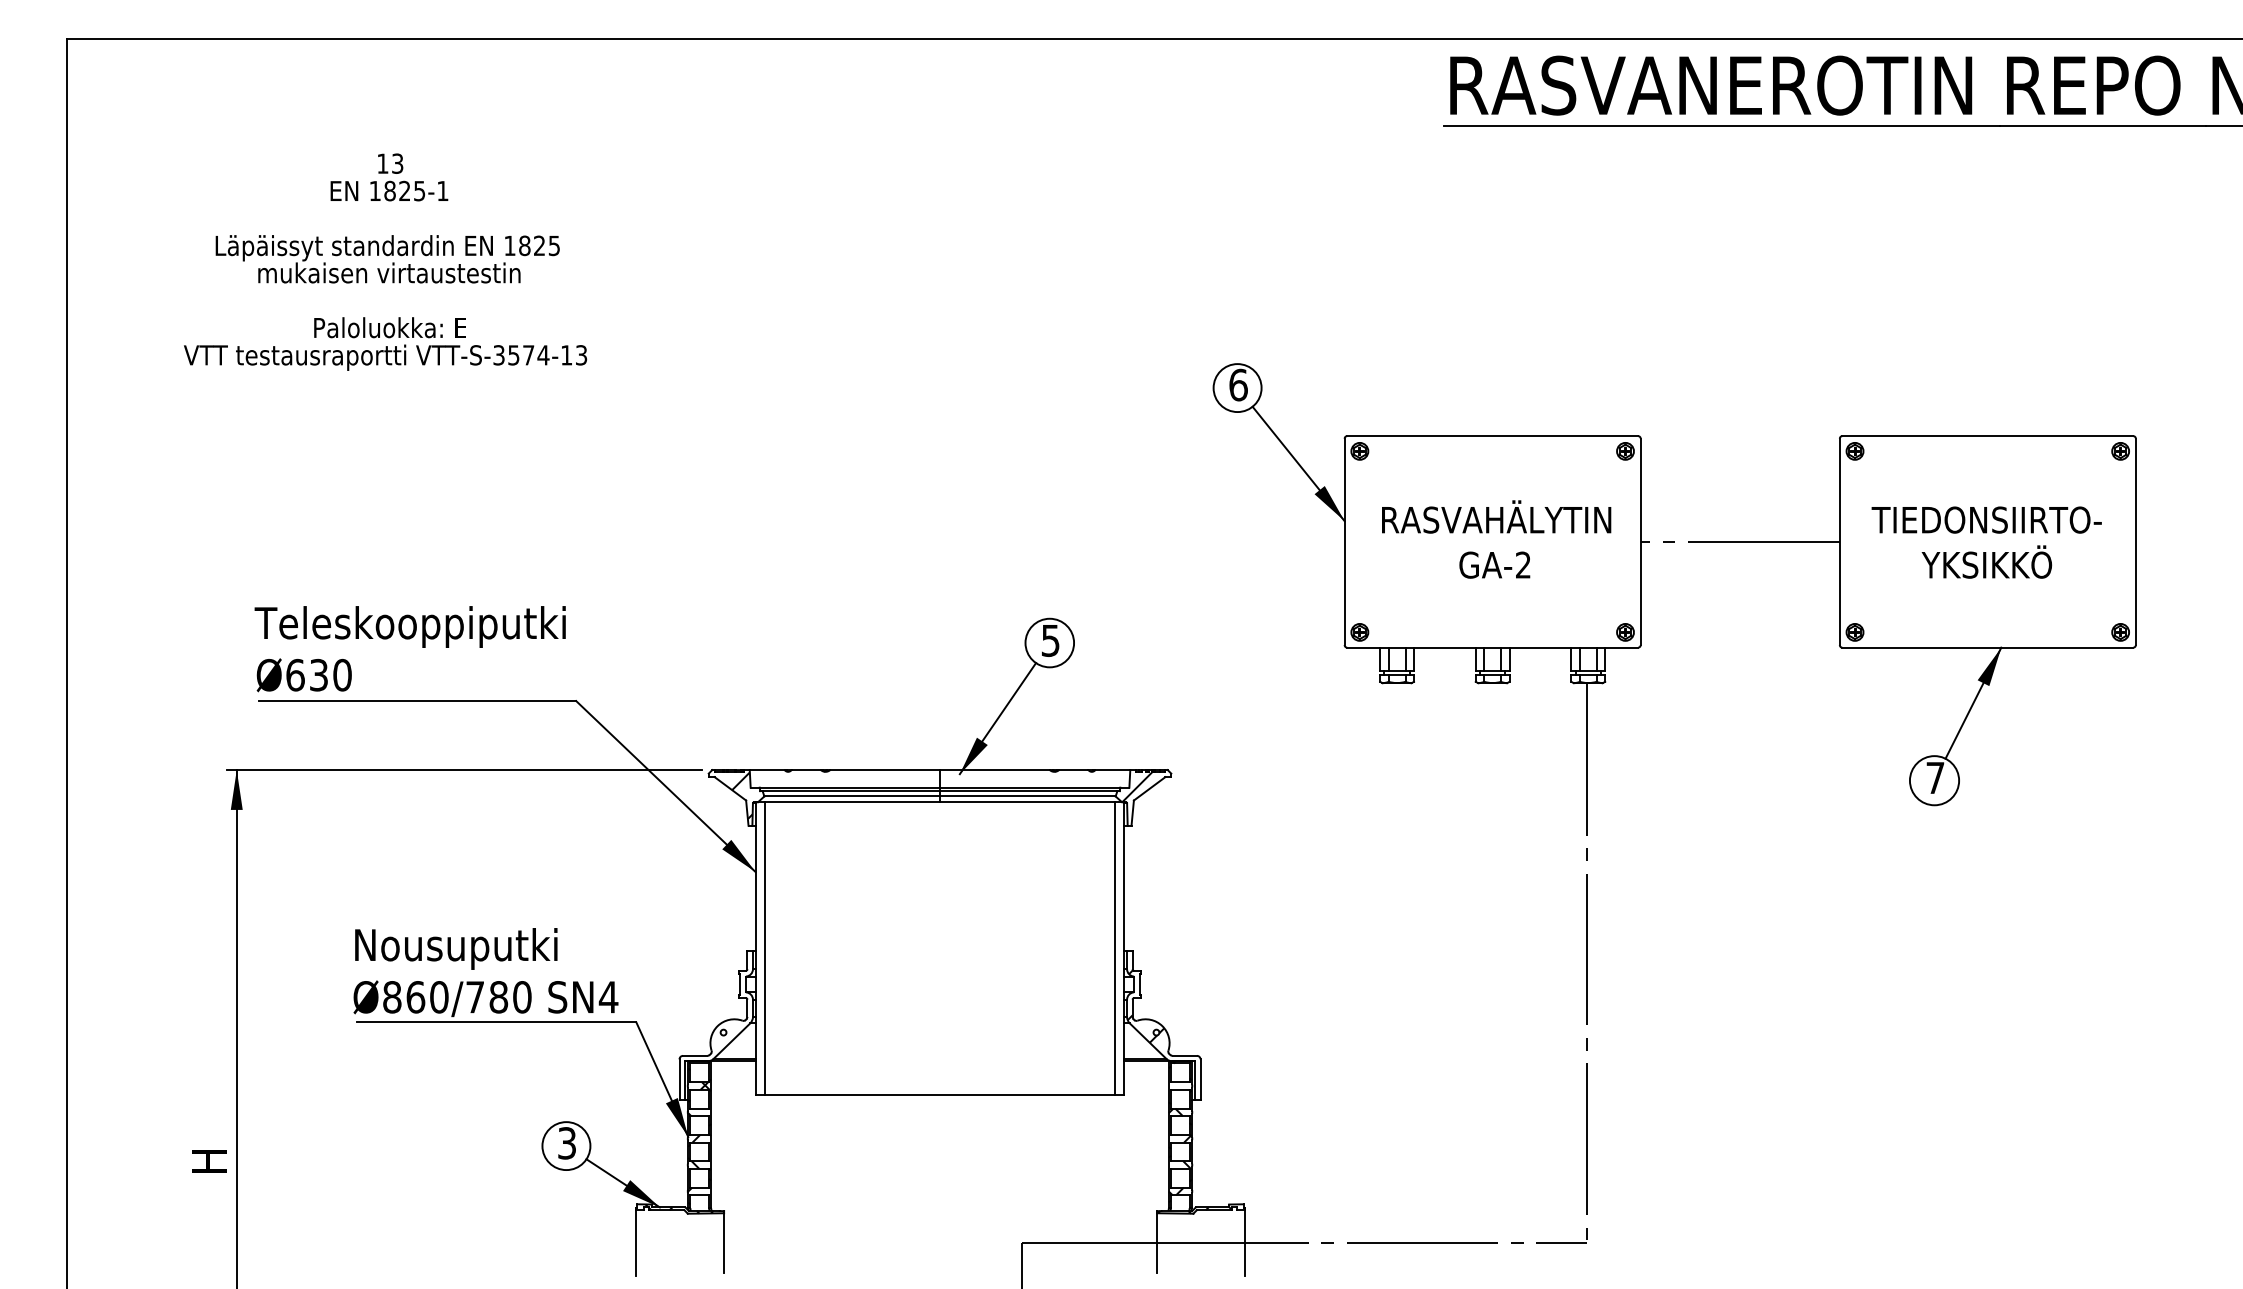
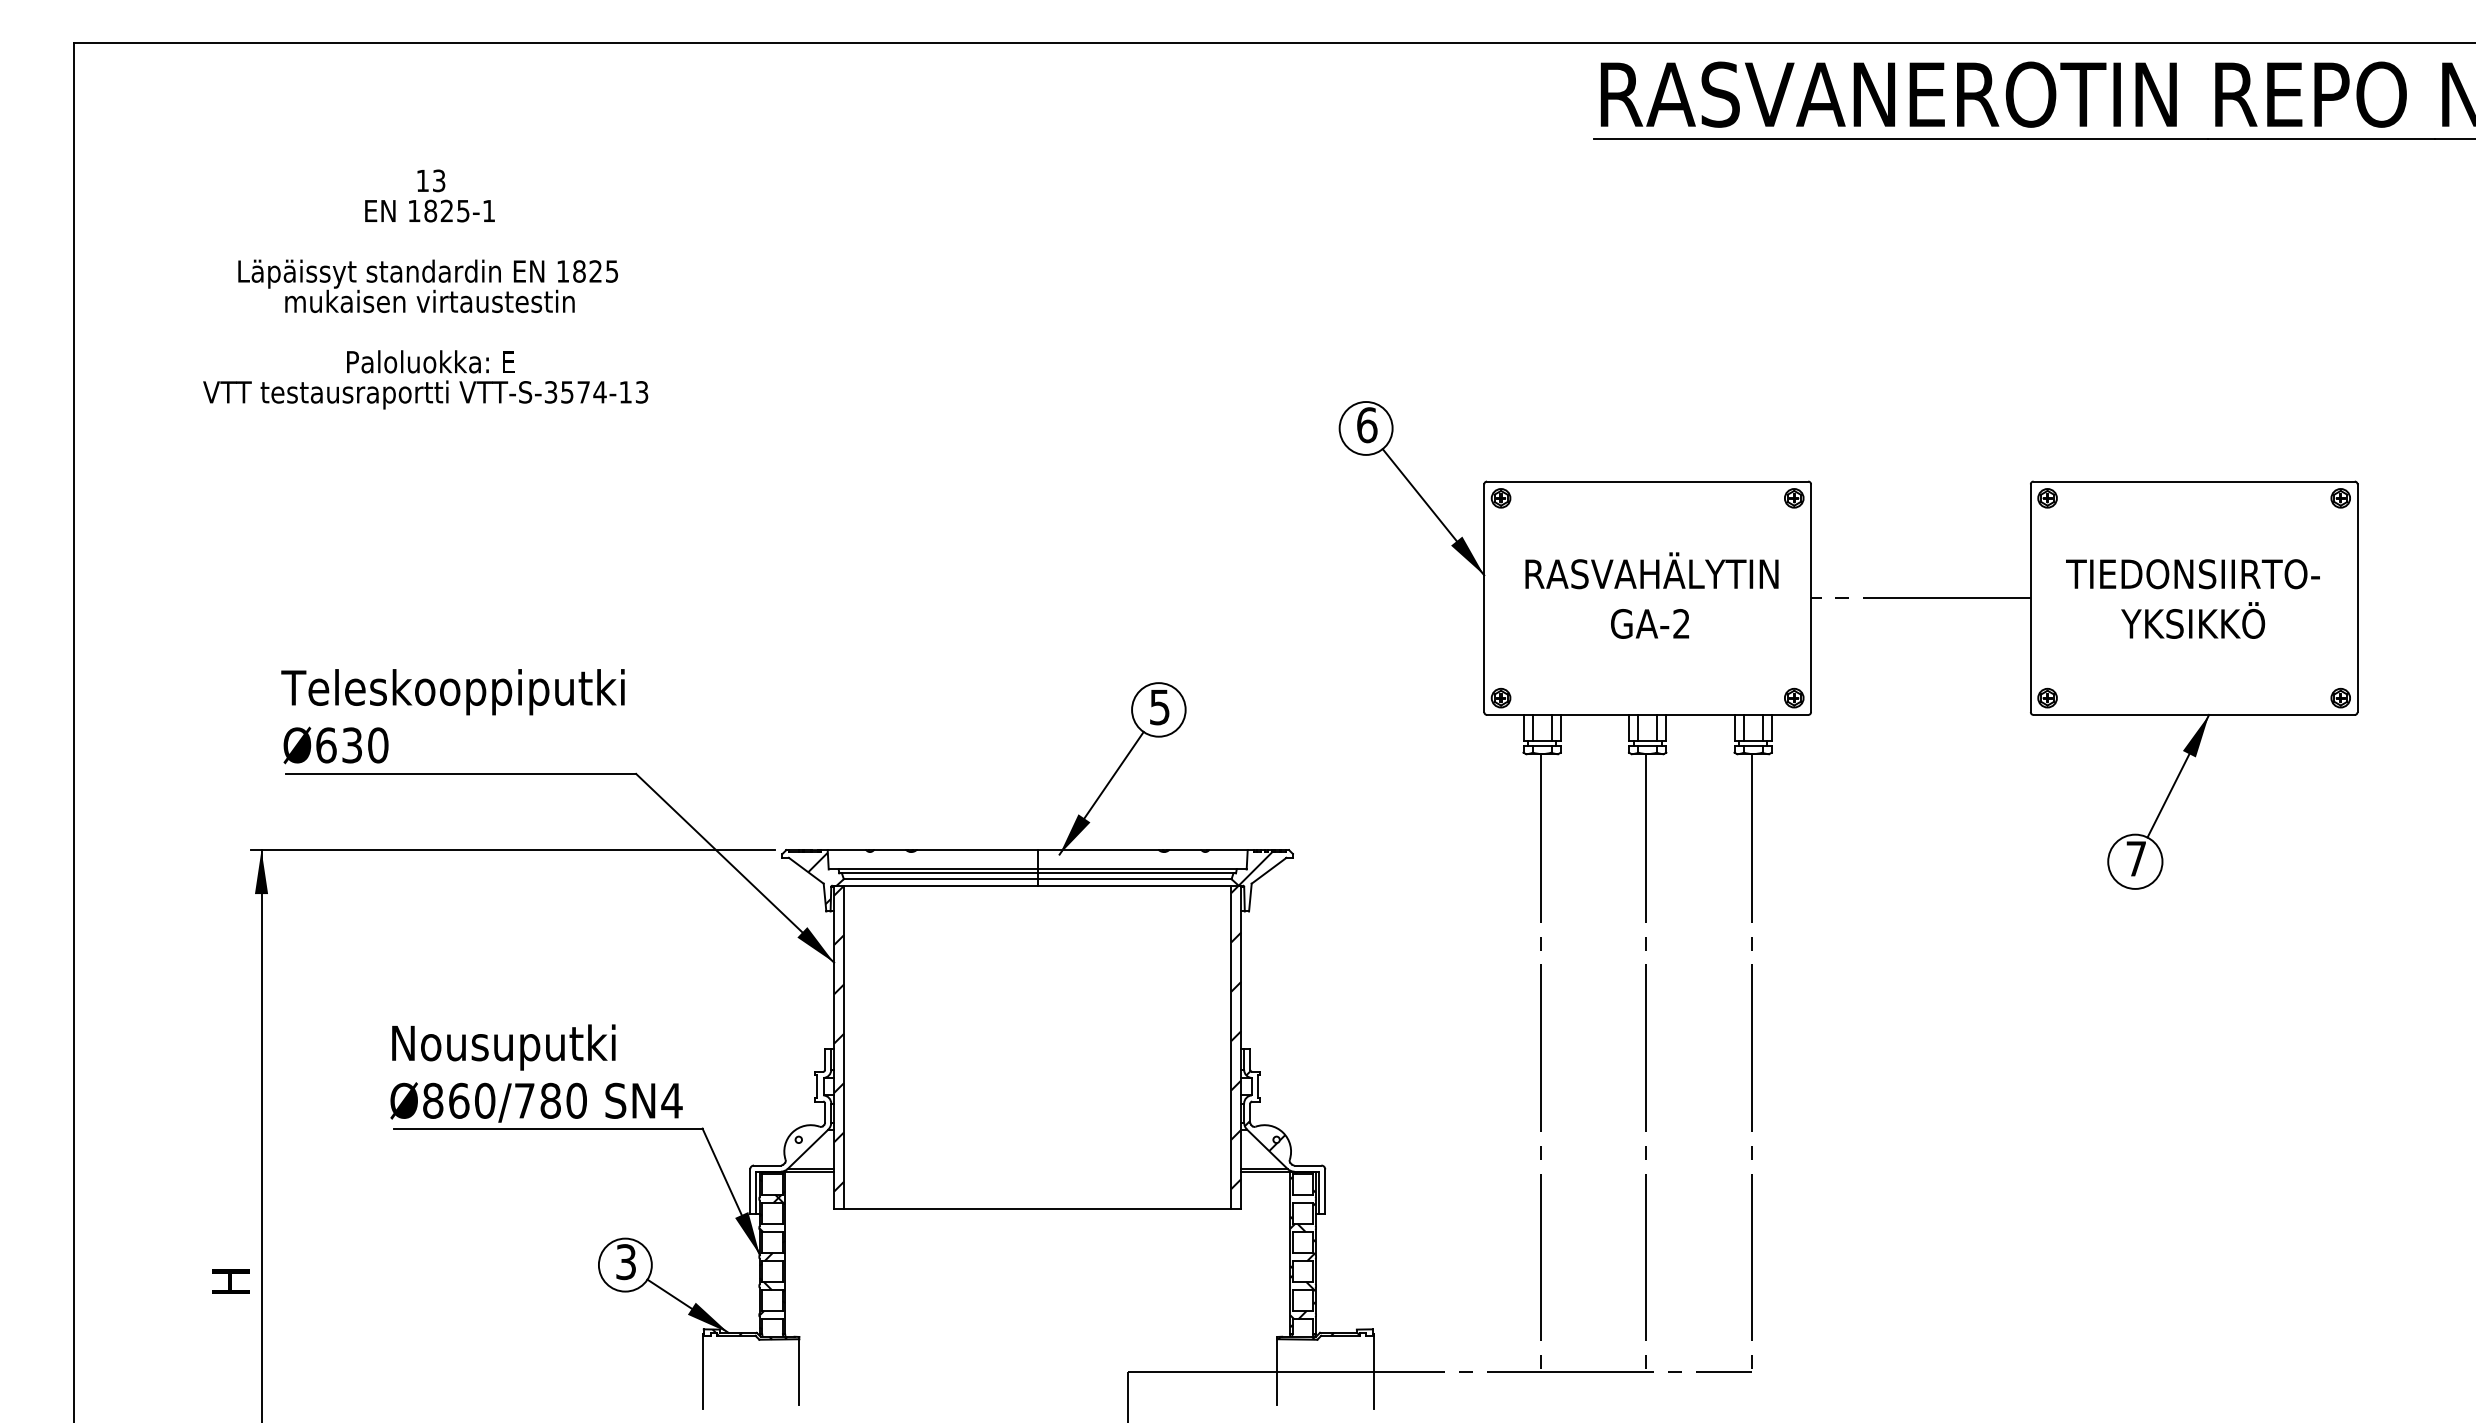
hatch: (1119, 939) -> (1235, 1037), added
hatch: (759, 940) -> (838, 1038), added
line: (1395, 963) -> (1540, 1063), added
line: (1491, 963) -> (1646, 1063), added

